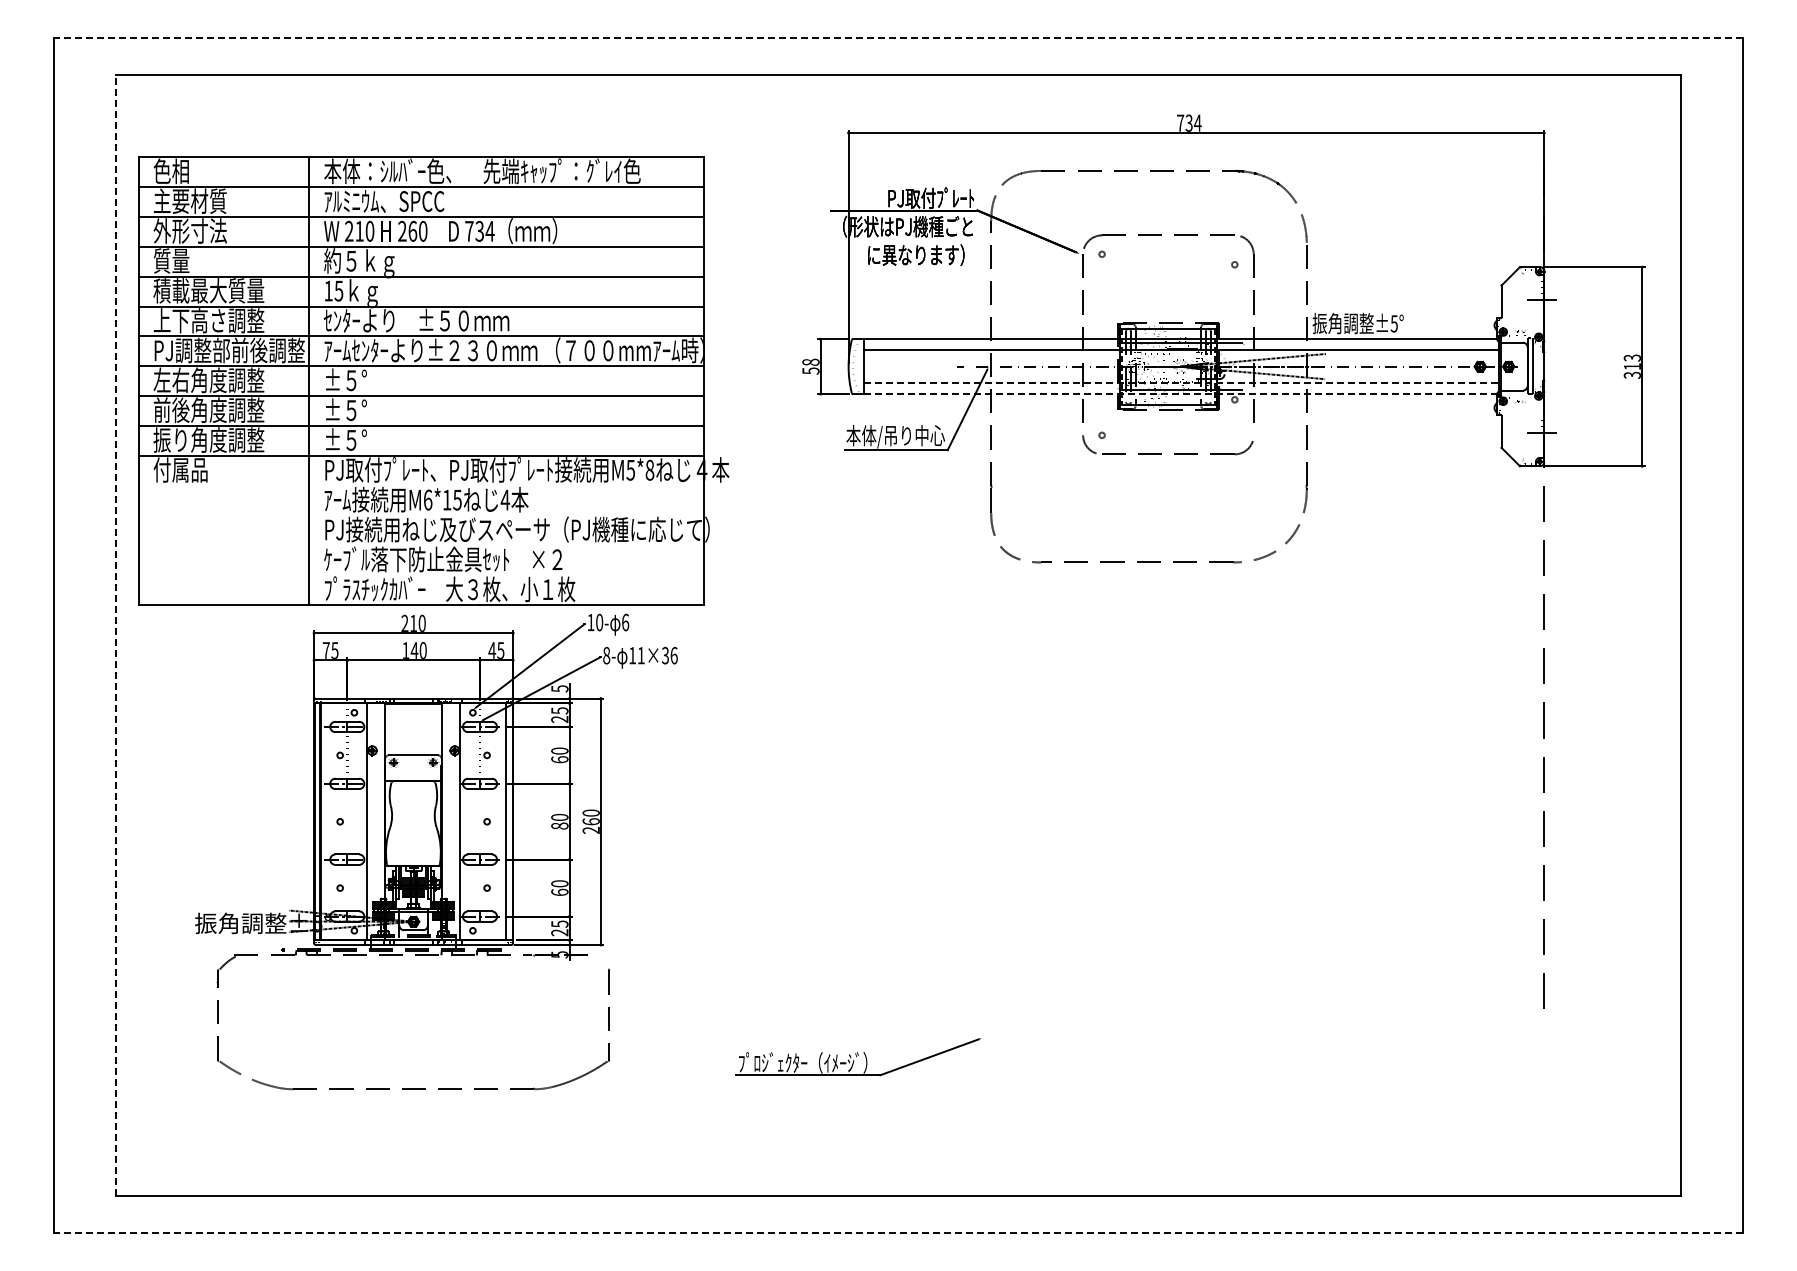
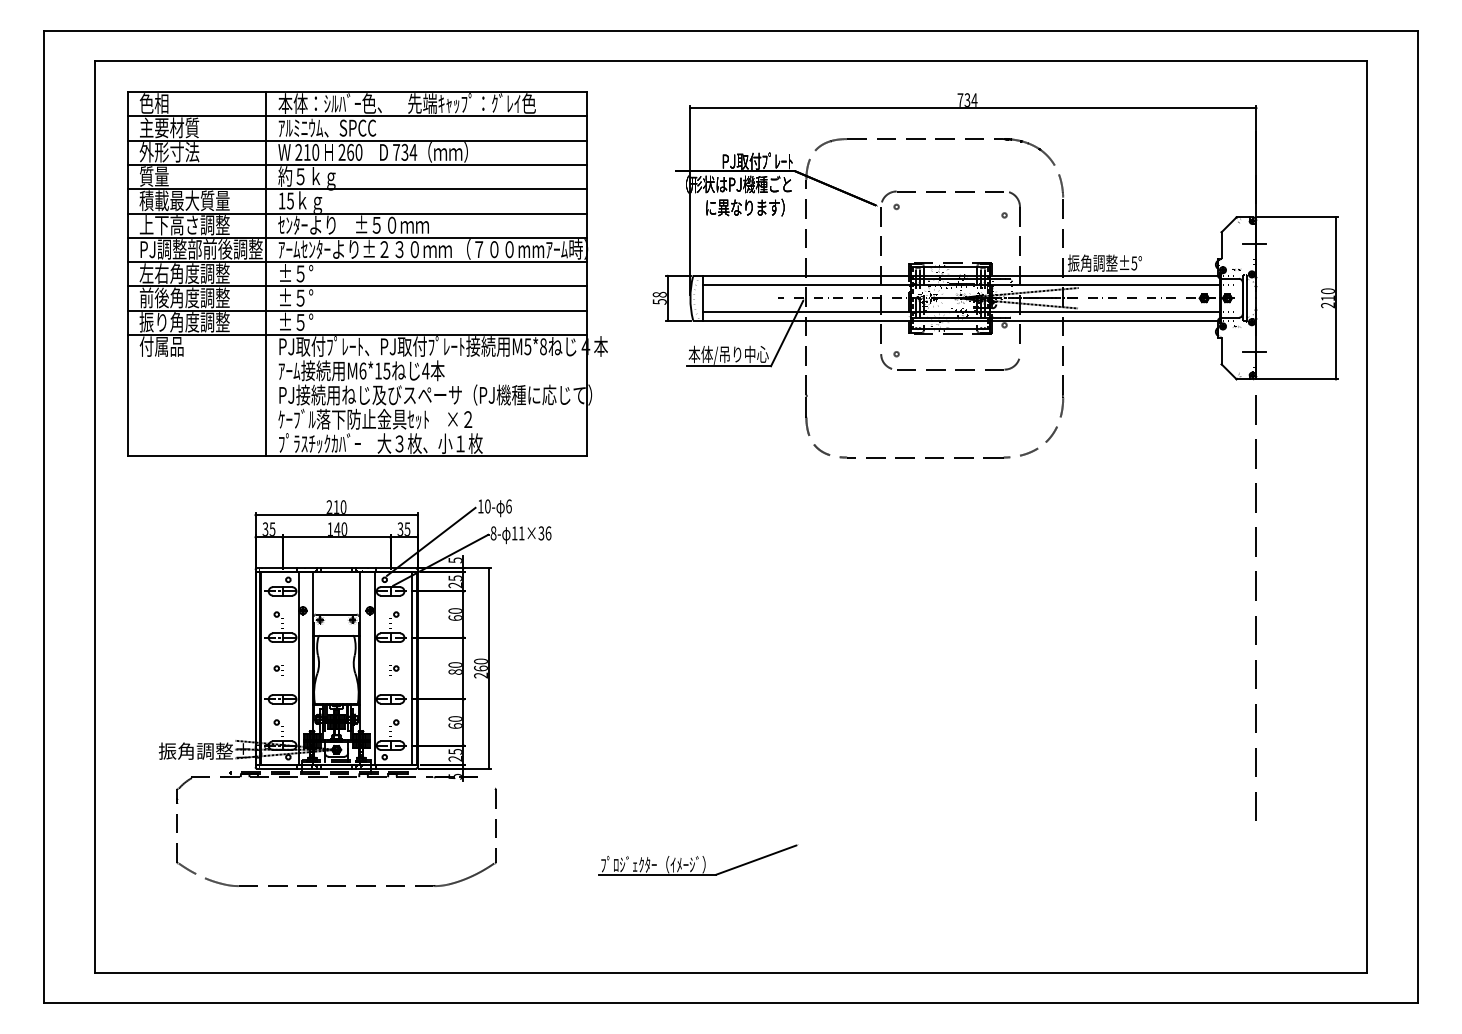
line: (898, 38) -> (731, 31), dashed -> solid
text: (1632, 366) -> (1328, 298), 313 -> 210
part: (433, 380) -> (367, 273), moved
line: (1180, 383) -> (960, 311), dashed -> solid
line: (1180, 394) -> (960, 320), dashed -> solid
line: (116, 635) -> (94, 517), dashed -> solid
text: (325, 650) -> (264, 529), 75 -> 35
text: (492, 650) -> (400, 529), 45 -> 35
line: (898, 1232) -> (731, 1002), dashed -> solid

